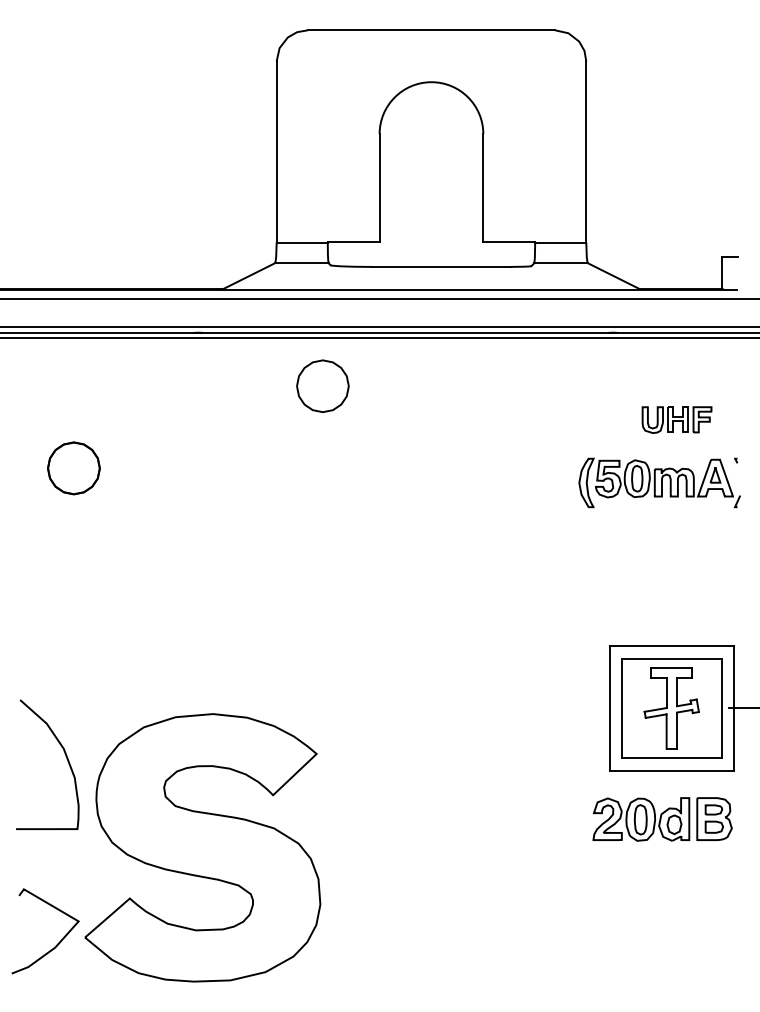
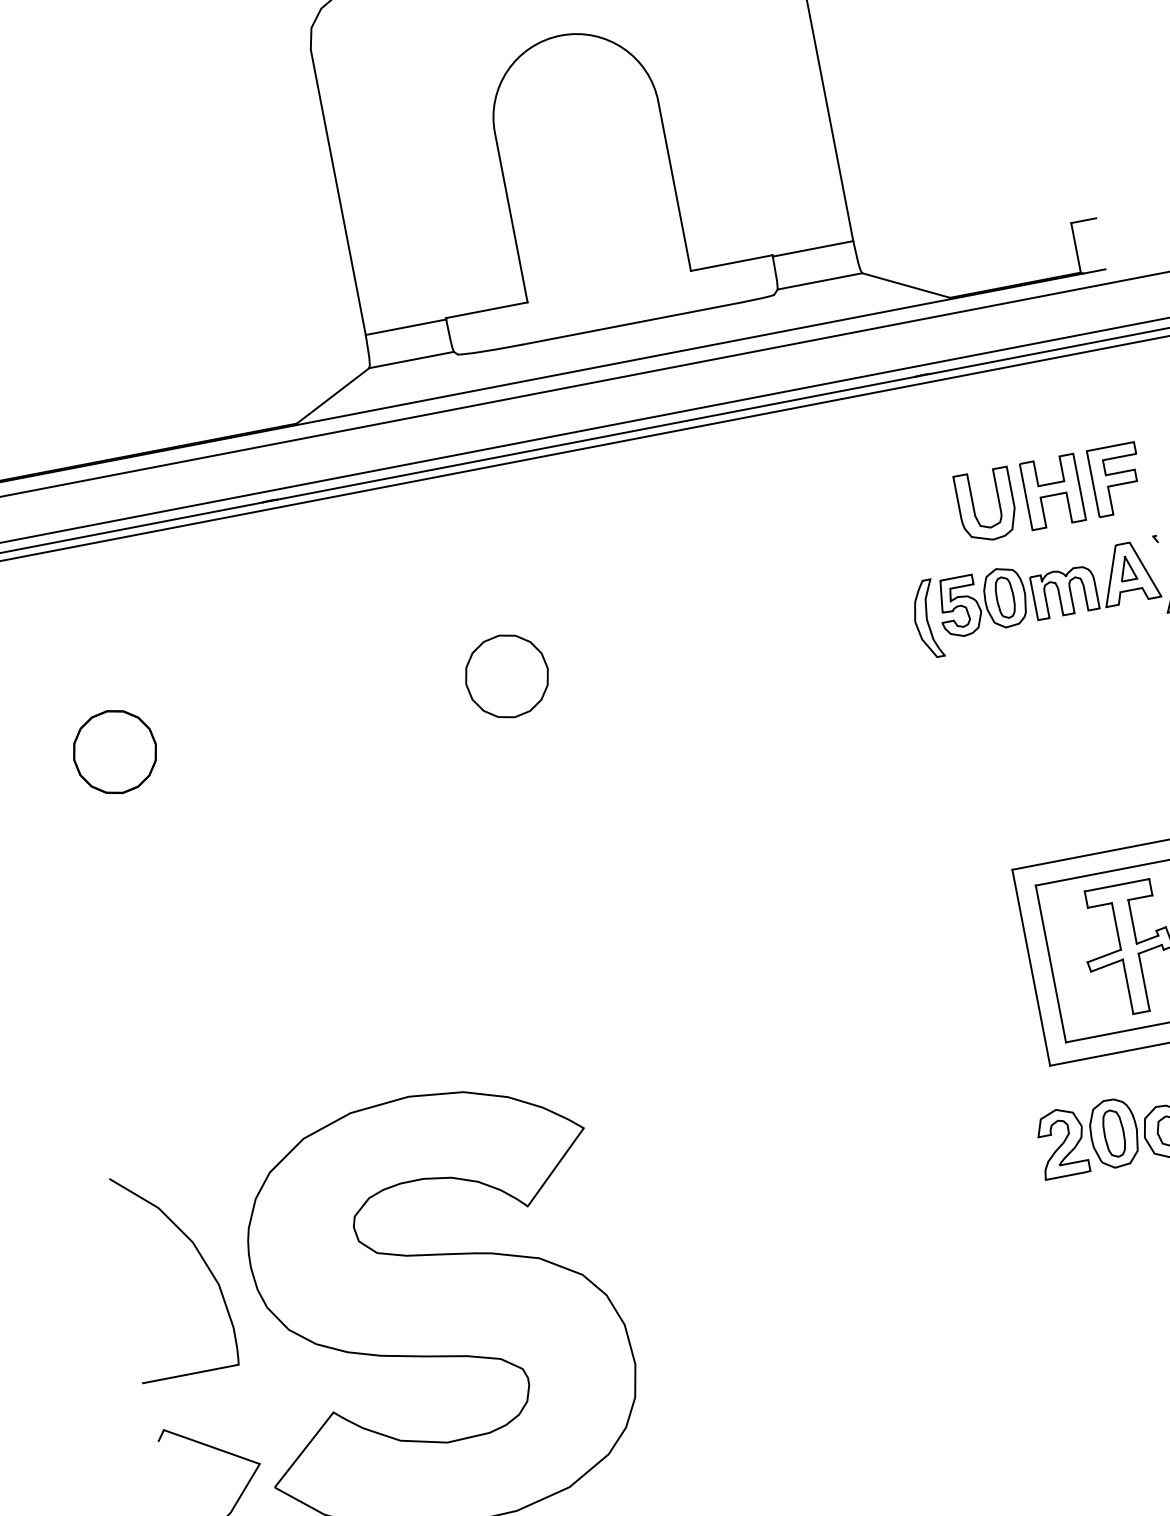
part: (322, 385) -> (506, 675), moved
part: (676, 419) -> (1049, 492), size x1.67
curve: (66, 759) -> (200, 1258), moved

